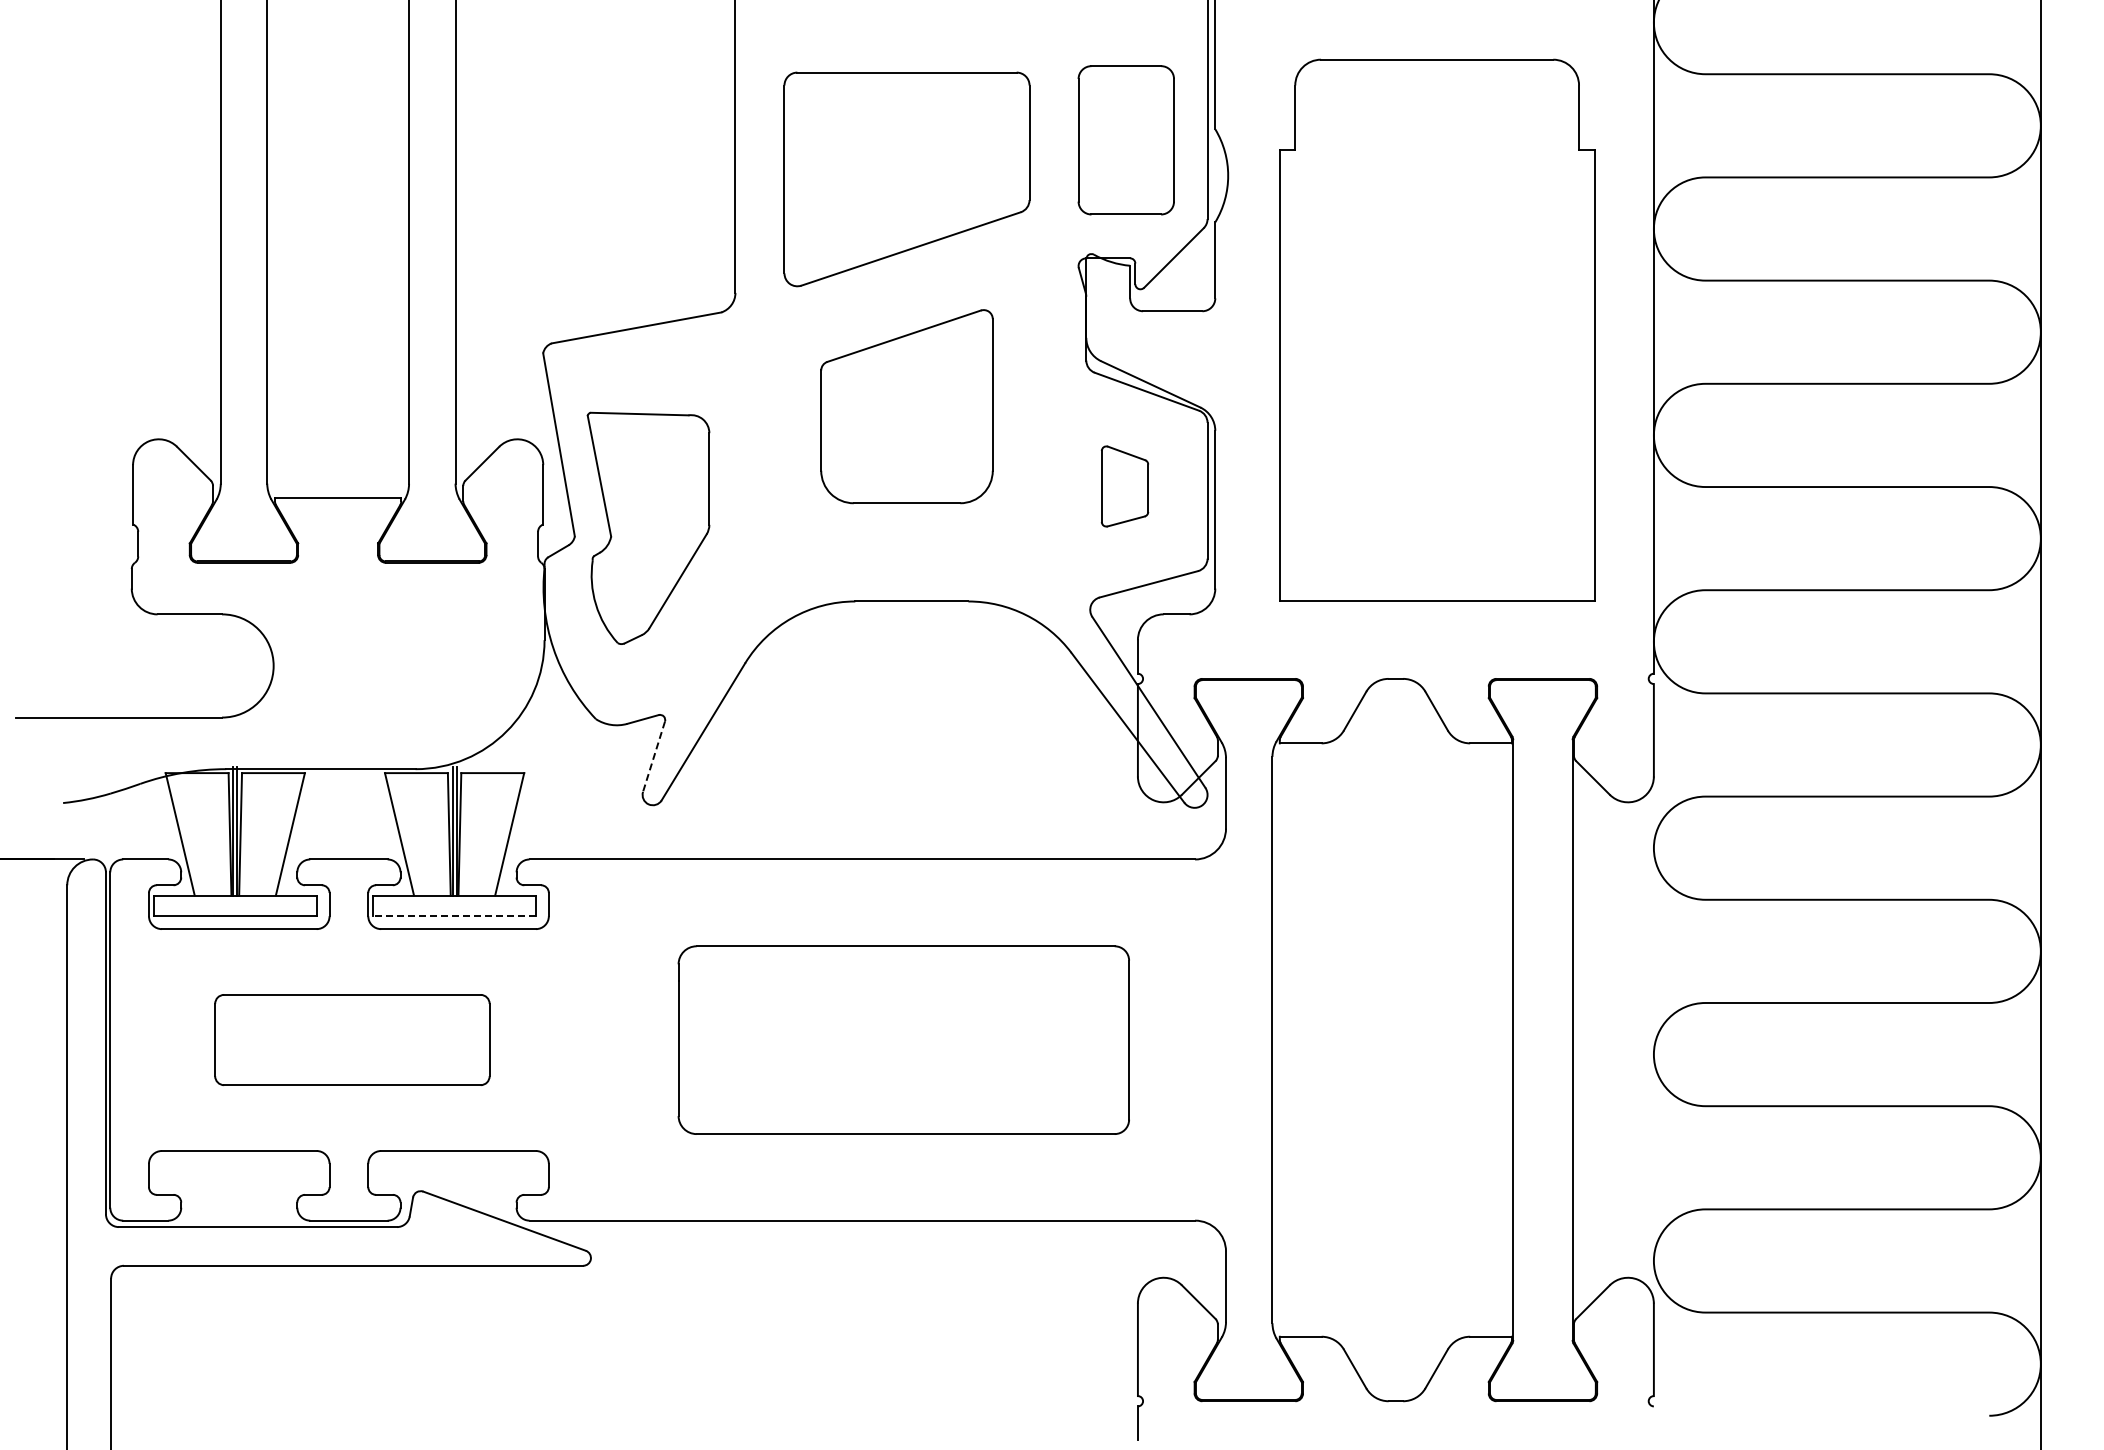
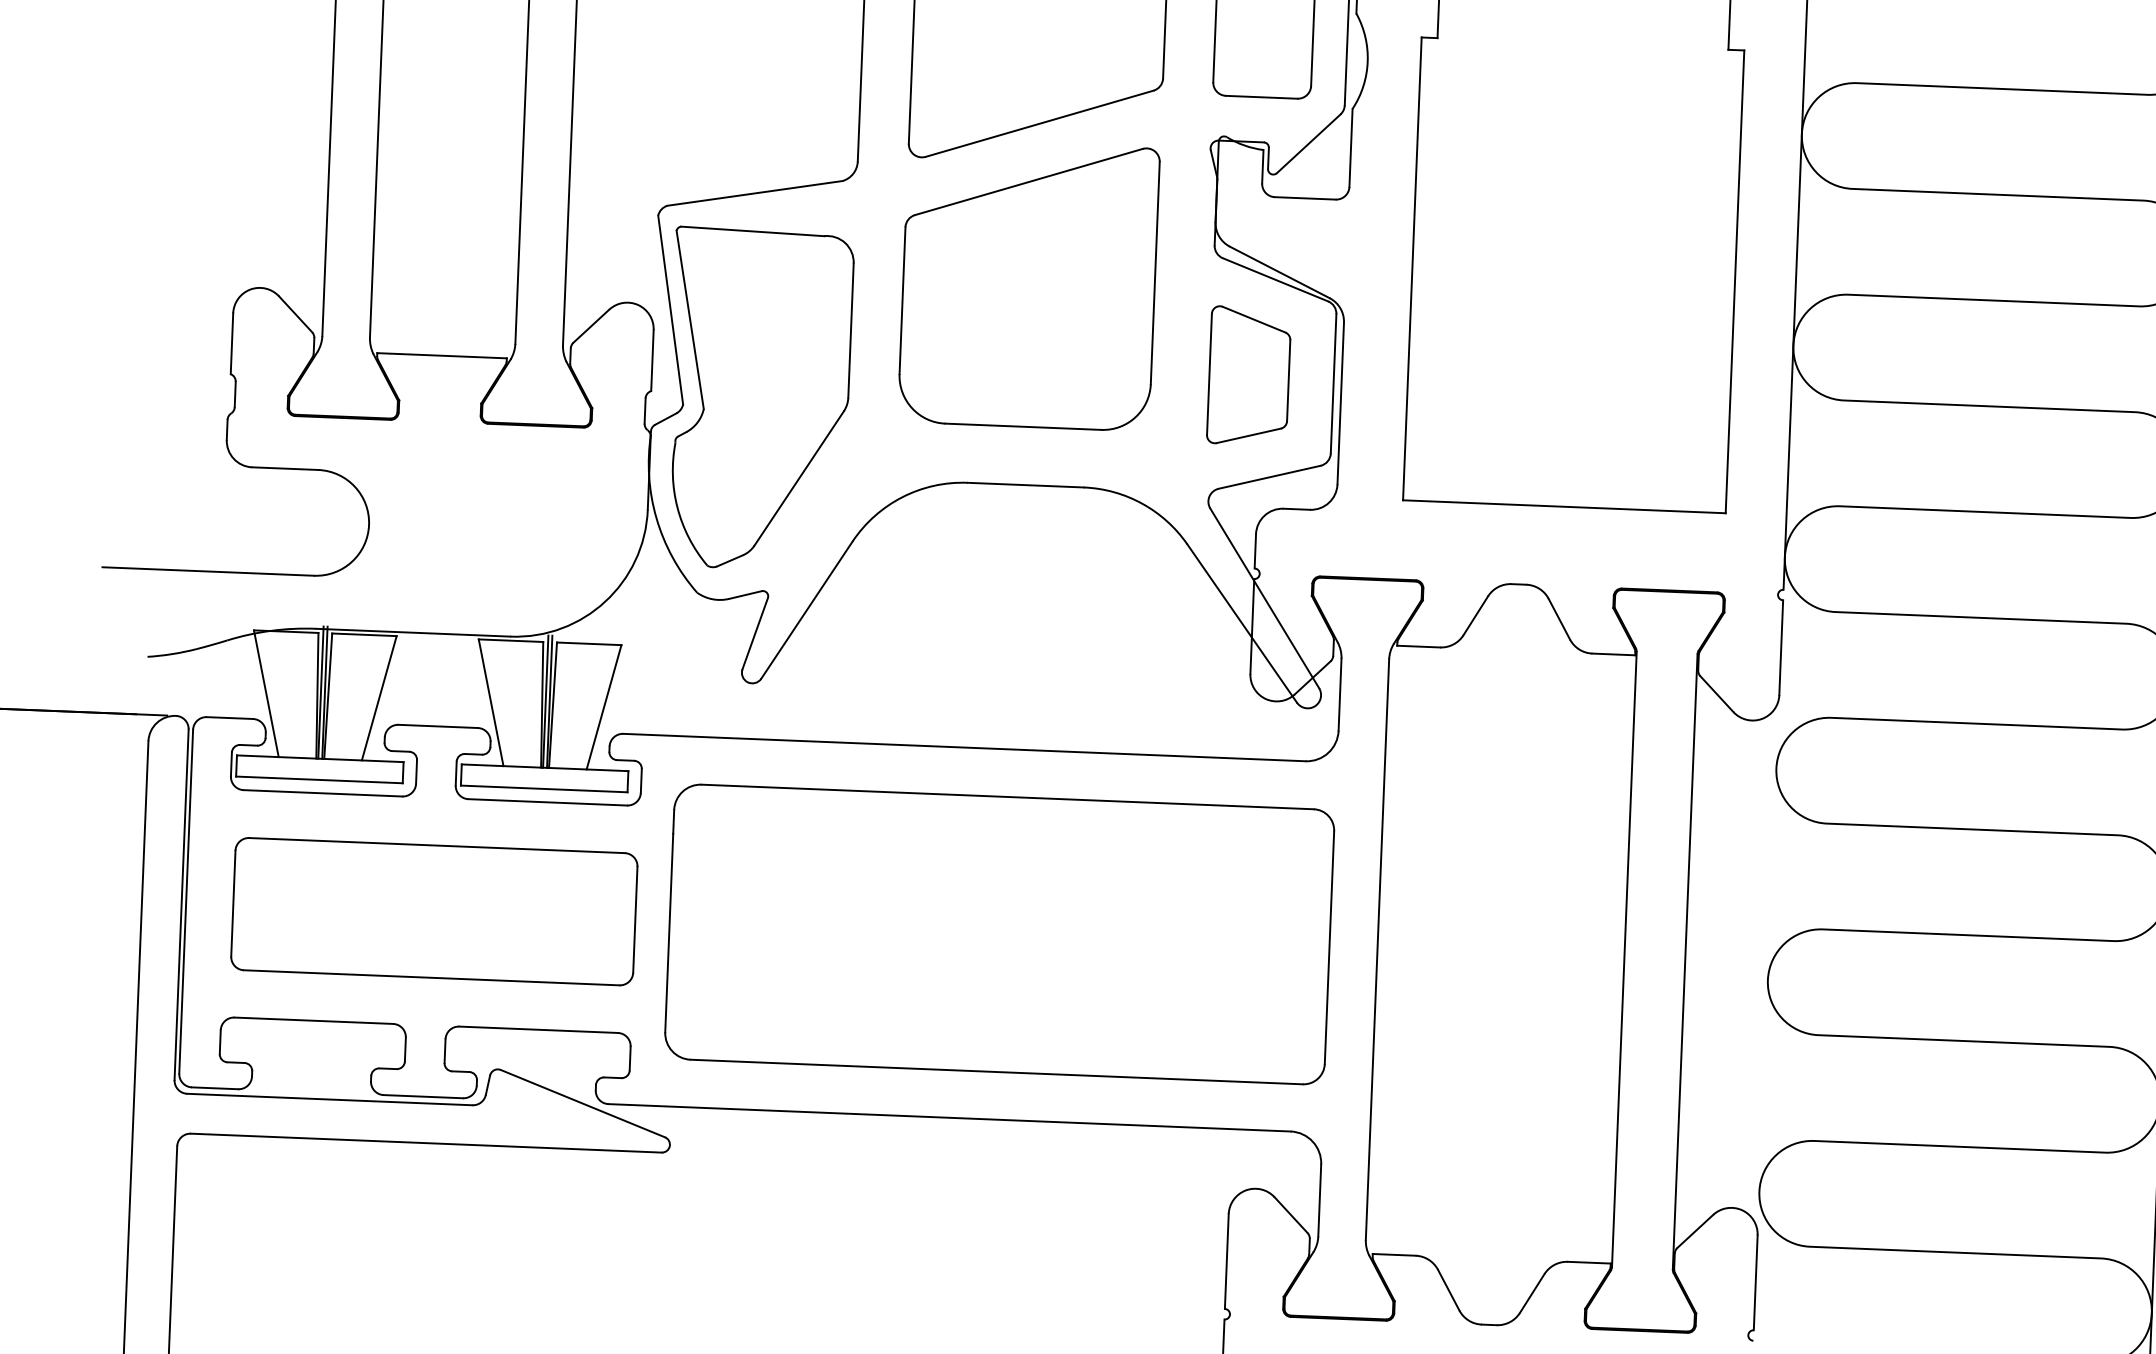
part: (906, 406) -> (1028, 285), size x1.43
part: (1124, 486) -> (1248, 376), size x1.67
part: (648, 528) -> (758, 399), size x1.43
line: (654, 756) -> (755, 633), dashed -> solid
line: (454, 916) -> (544, 789), dashed -> solid
part: (352, 1039) -> (434, 911), size x1.43
part: (903, 1040) -> (999, 934), size x1.43

